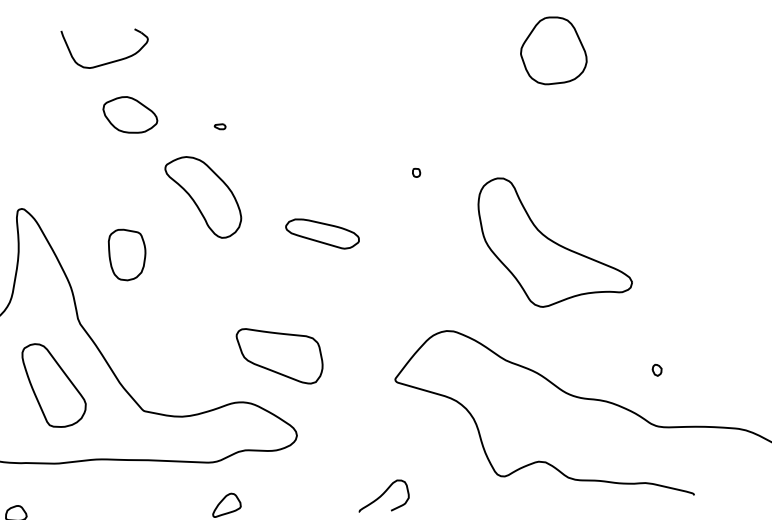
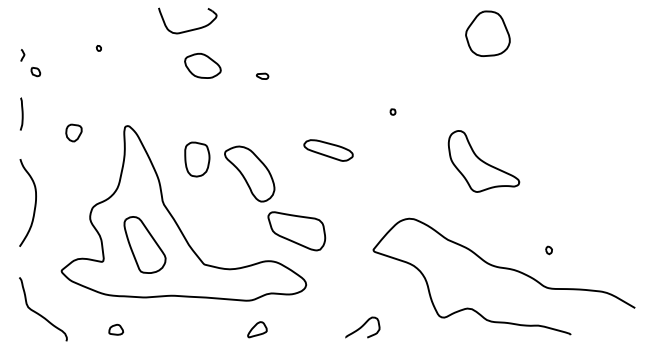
part: (219, 125) -> (262, 75), size x1.6
part: (203, 196) -> (249, 173), moved
part: (554, 241) -> (483, 161), size x0.7

